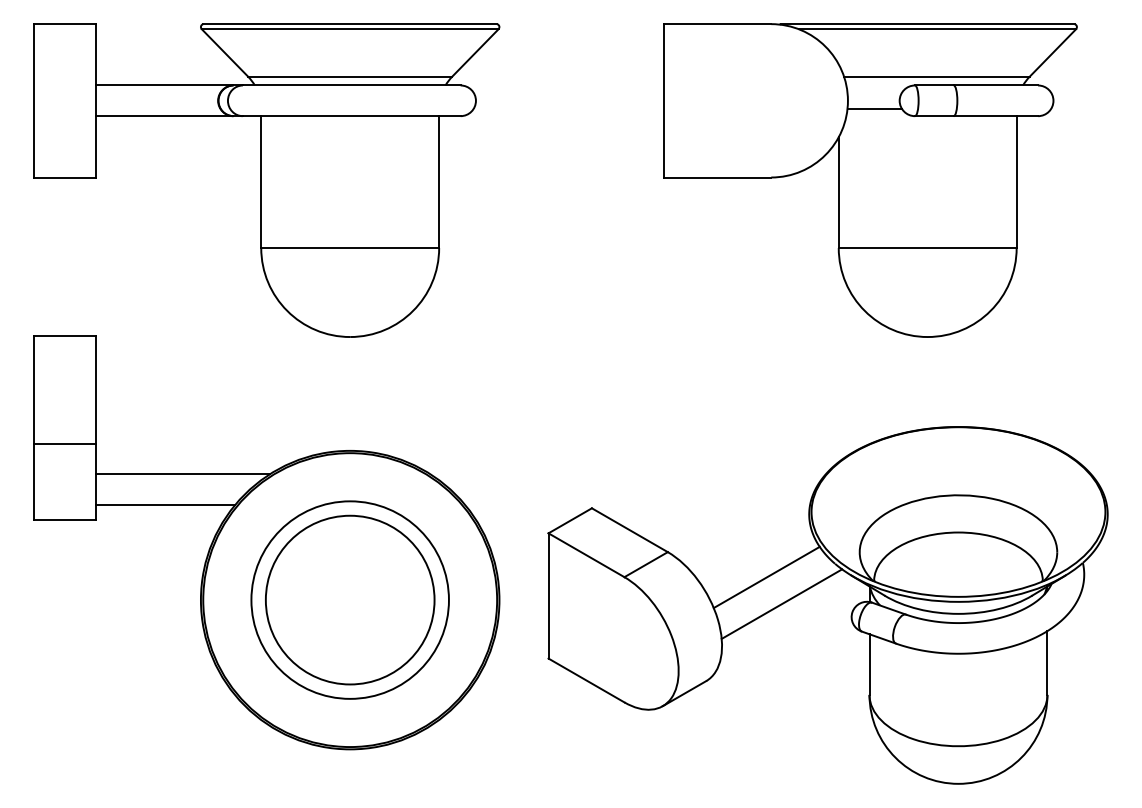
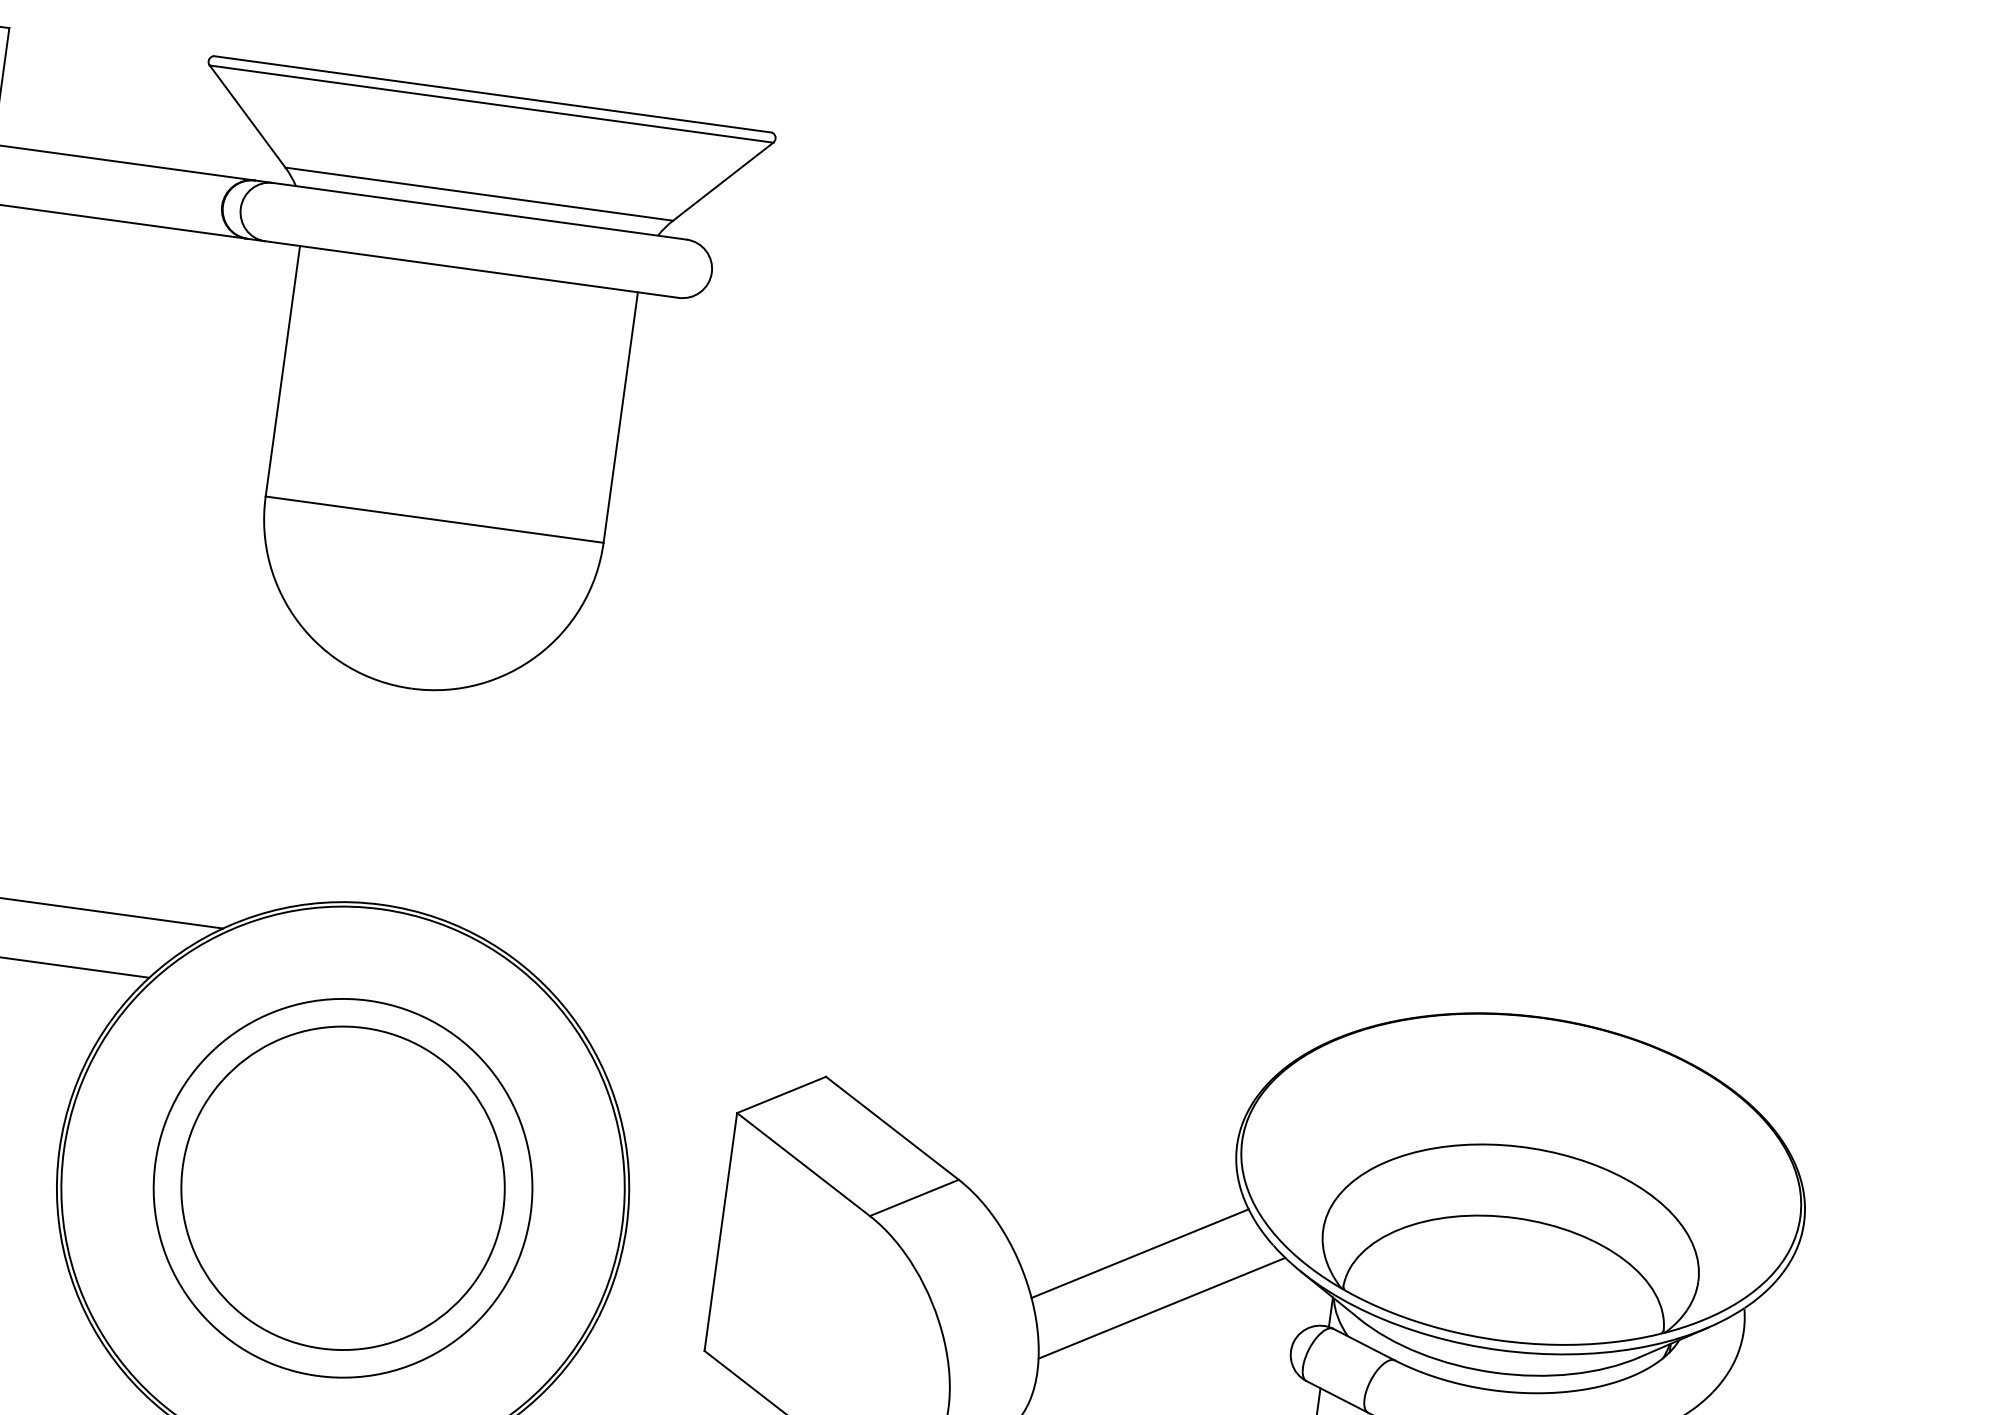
part: (870, 180) -> (1440, 526), removed

